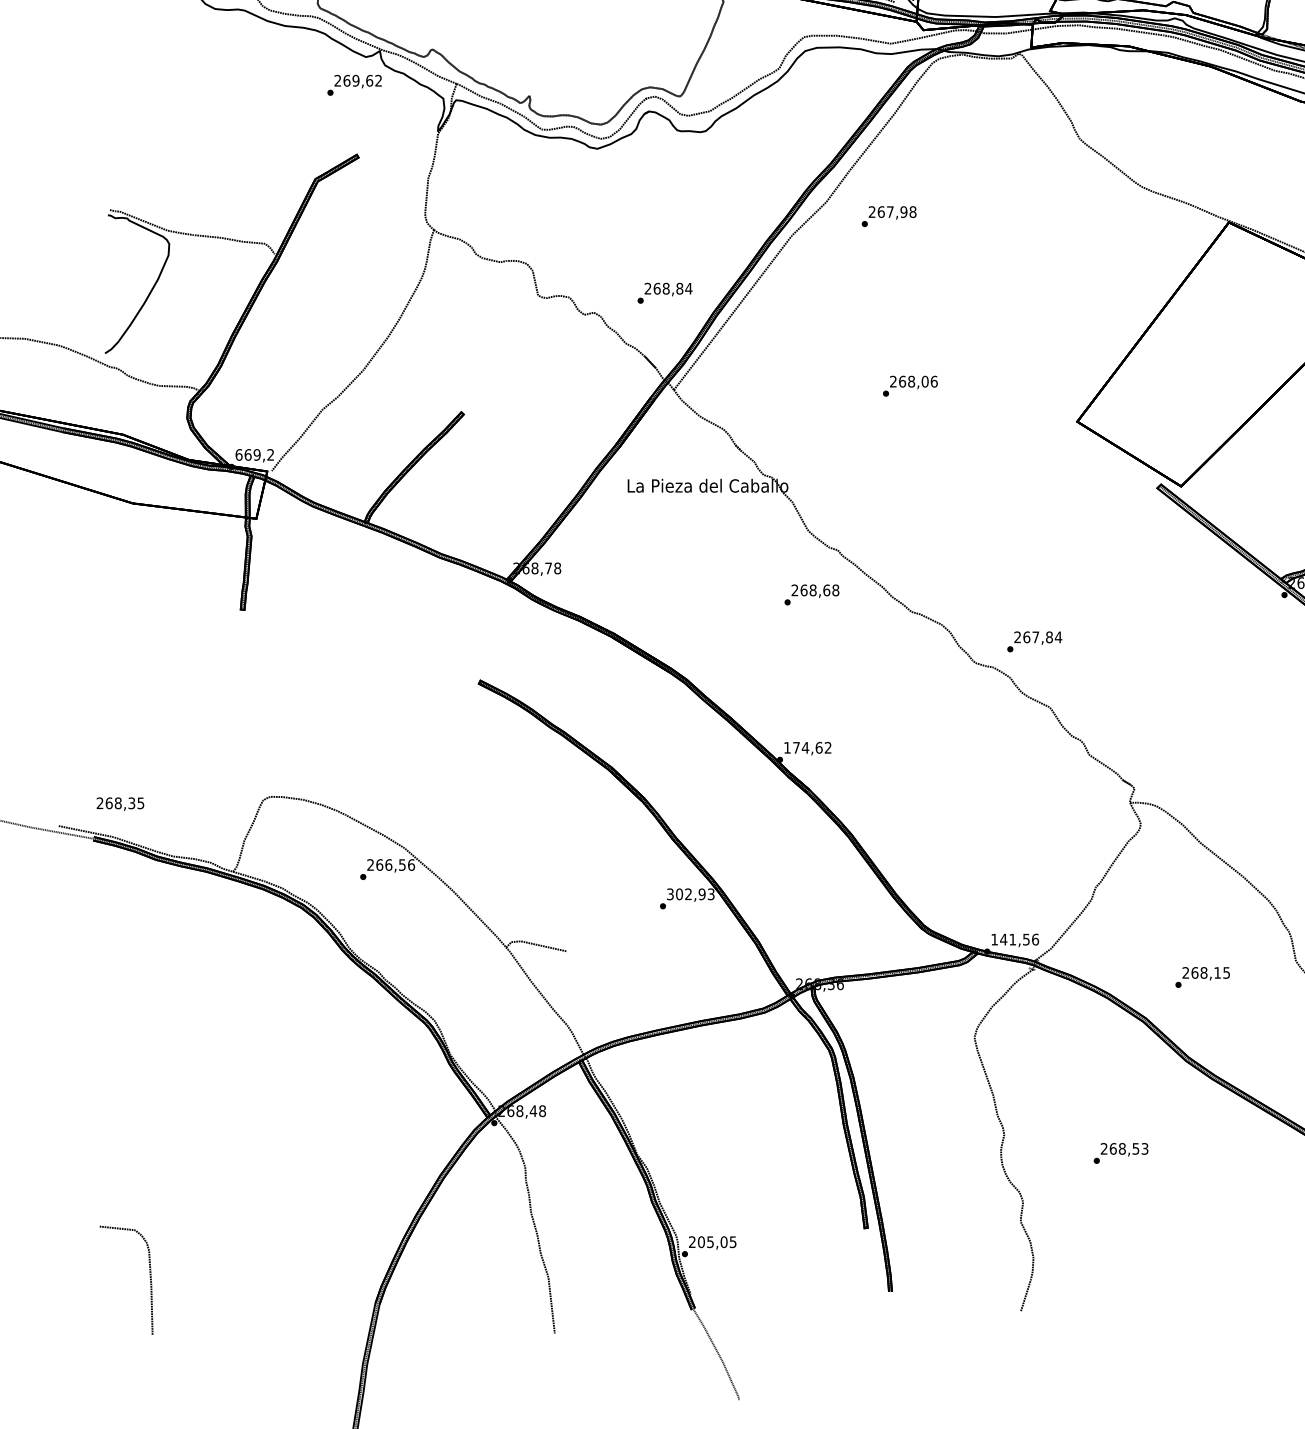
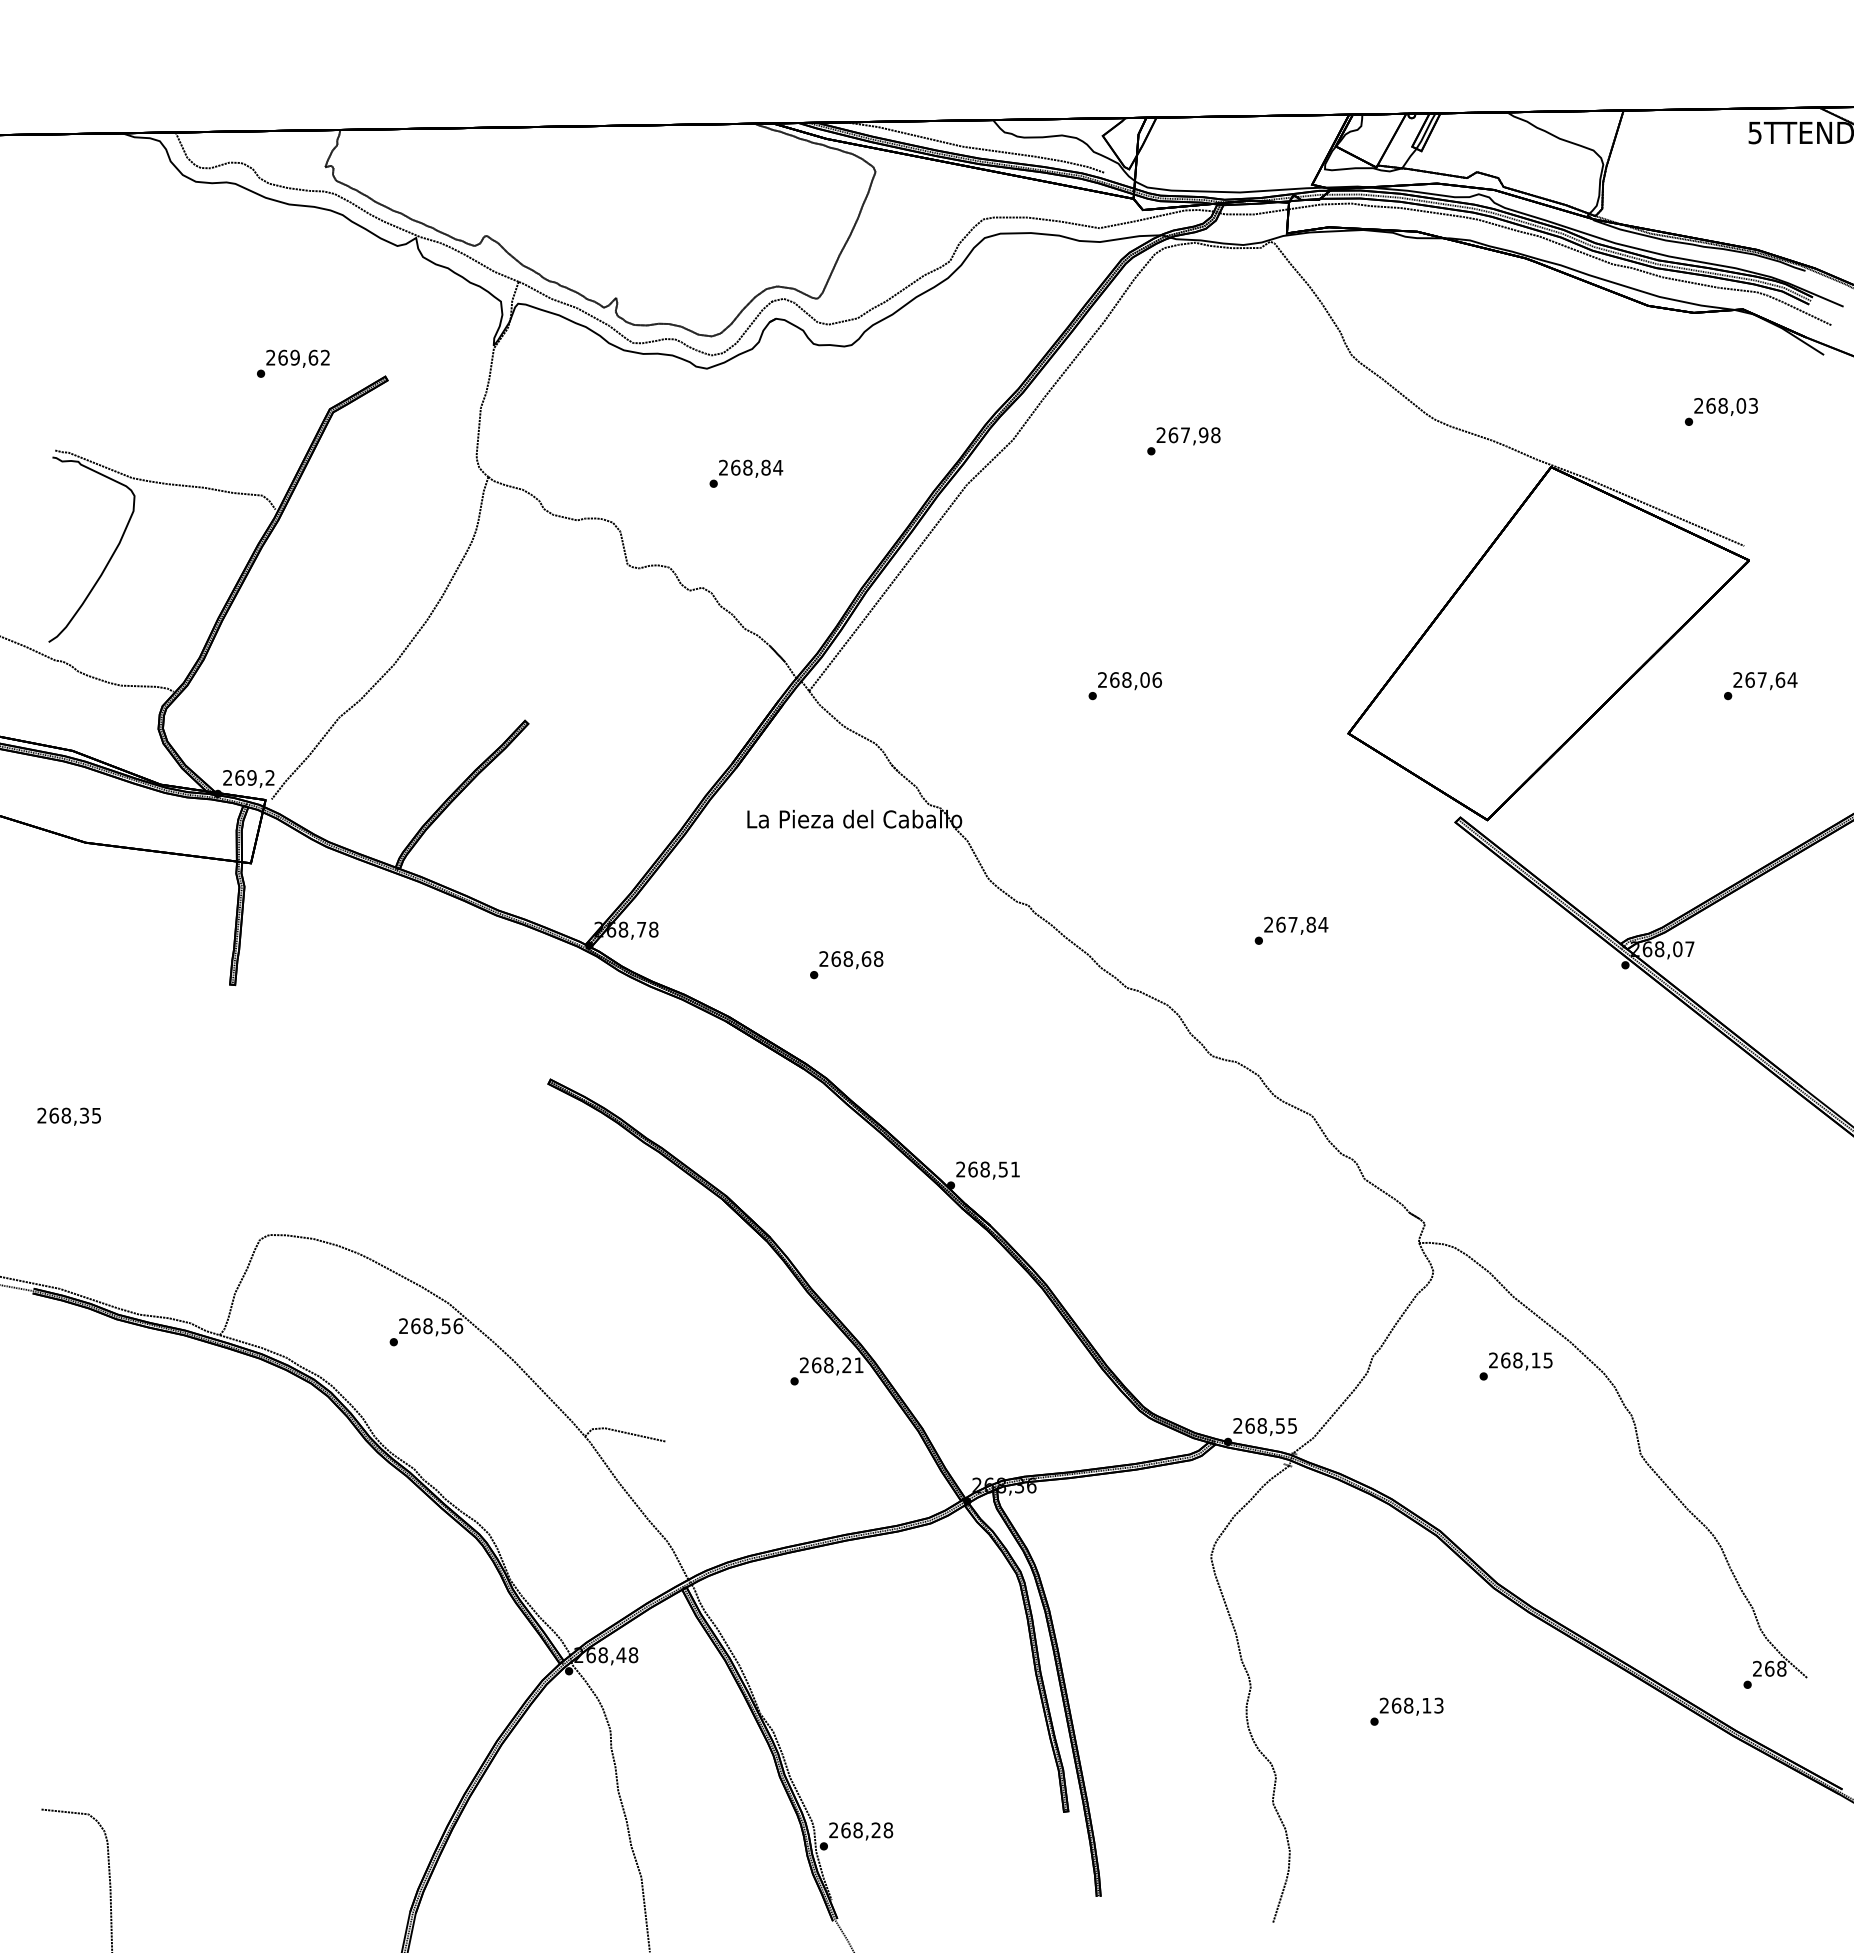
text: (354, 85) -> (293, 363), moved
text: (888, 216) -> (1183, 441), moved
text: (665, 293) -> (746, 473), moved
text: (238, 454) -> (227, 777), 669,2 -> 269,2
text: (811, 595) -> (846, 965), moved
text: (1034, 641) -> (1291, 930), moved
text: (807, 747) -> (987, 1169), 174,62 -> 268,51
text: (119, 803) -> (68, 1116), moved
text: (388, 864) -> (427, 1325), 266,56 -> 268,56
text: (690, 894) -> (831, 1365), 302,93 -> 268,21
text: (1015, 939) -> (1265, 1425), 141,56 -> 268,55
text: (1202, 977) -> (1515, 1366), moved
text: (1135, 1148) -> (1426, 1705), 268,53 -> 268,13
text: (717, 1242) -> (867, 1830), 205,05 -> 268,28

